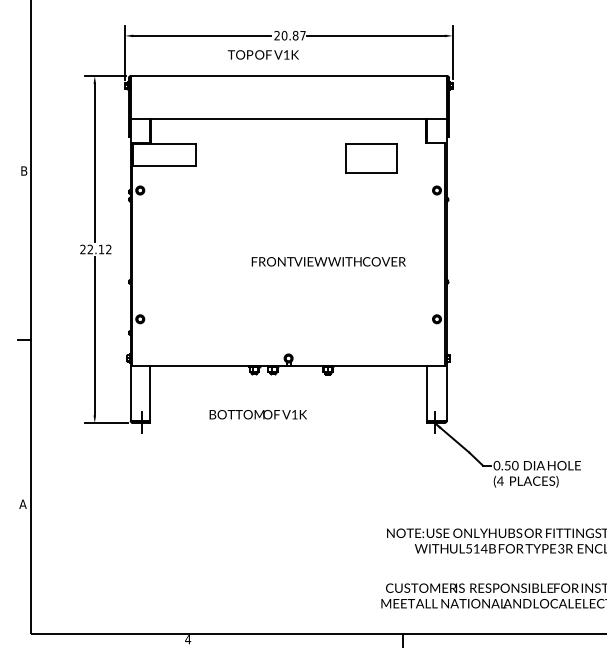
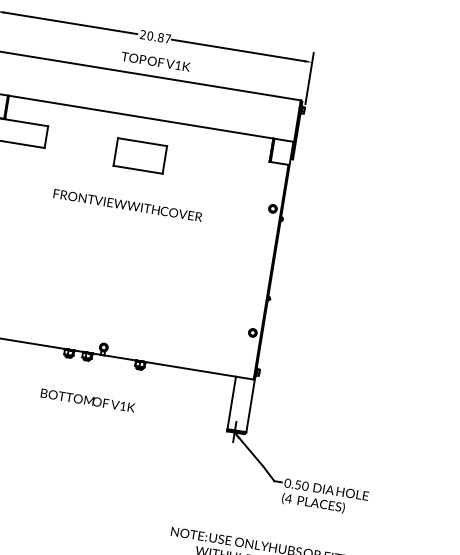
text: (262, 54) -> (155, 61), moved
part: (371, 158) -> (140, 155), moved
text: (328, 261) -> (127, 205), moved
text: (257, 414) -> (87, 400), moved

